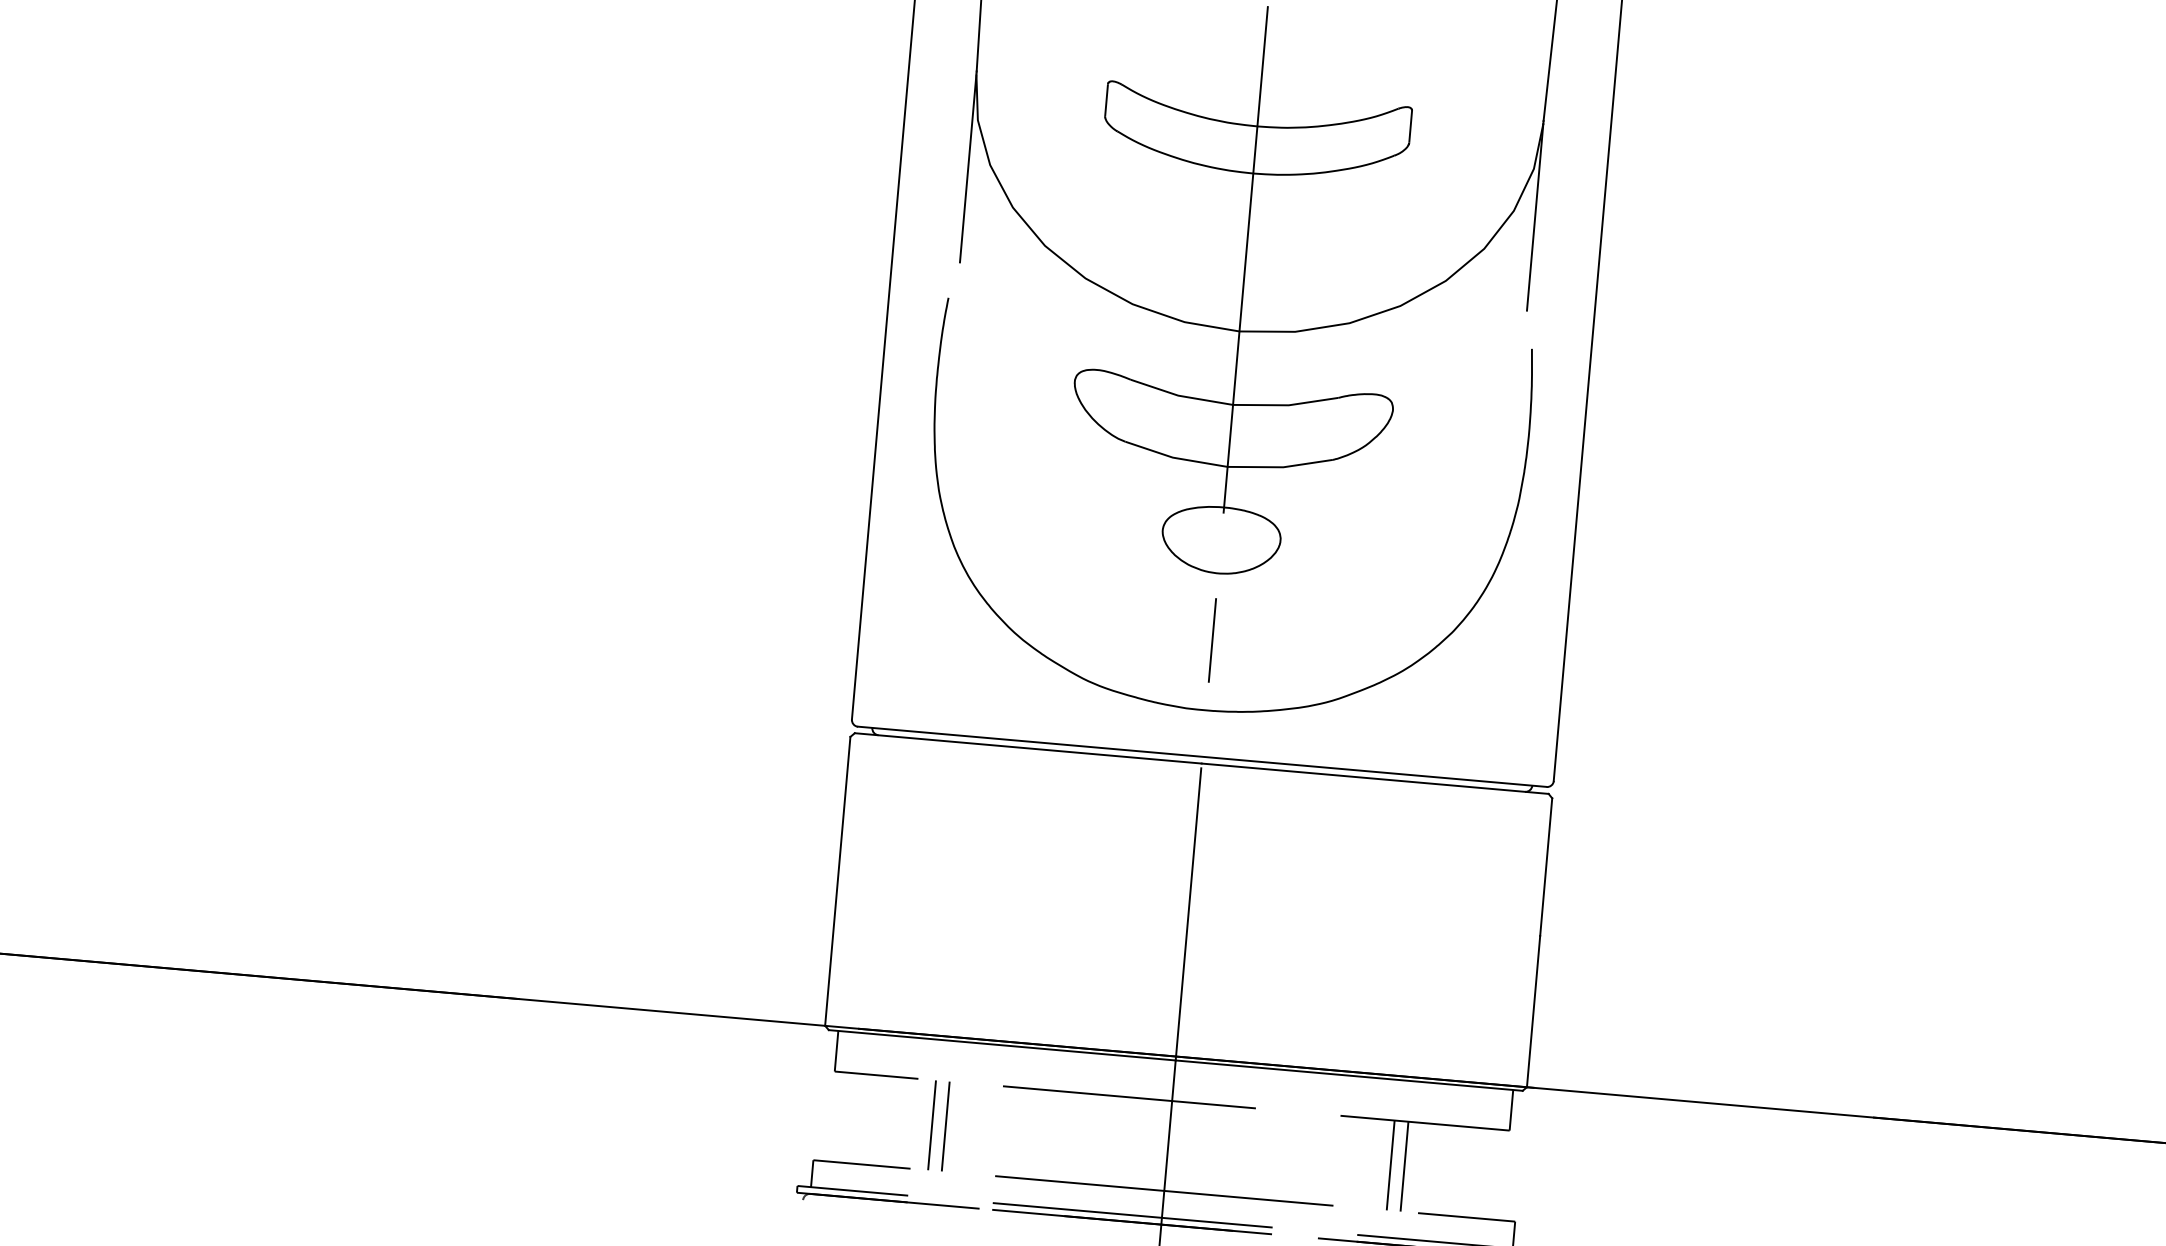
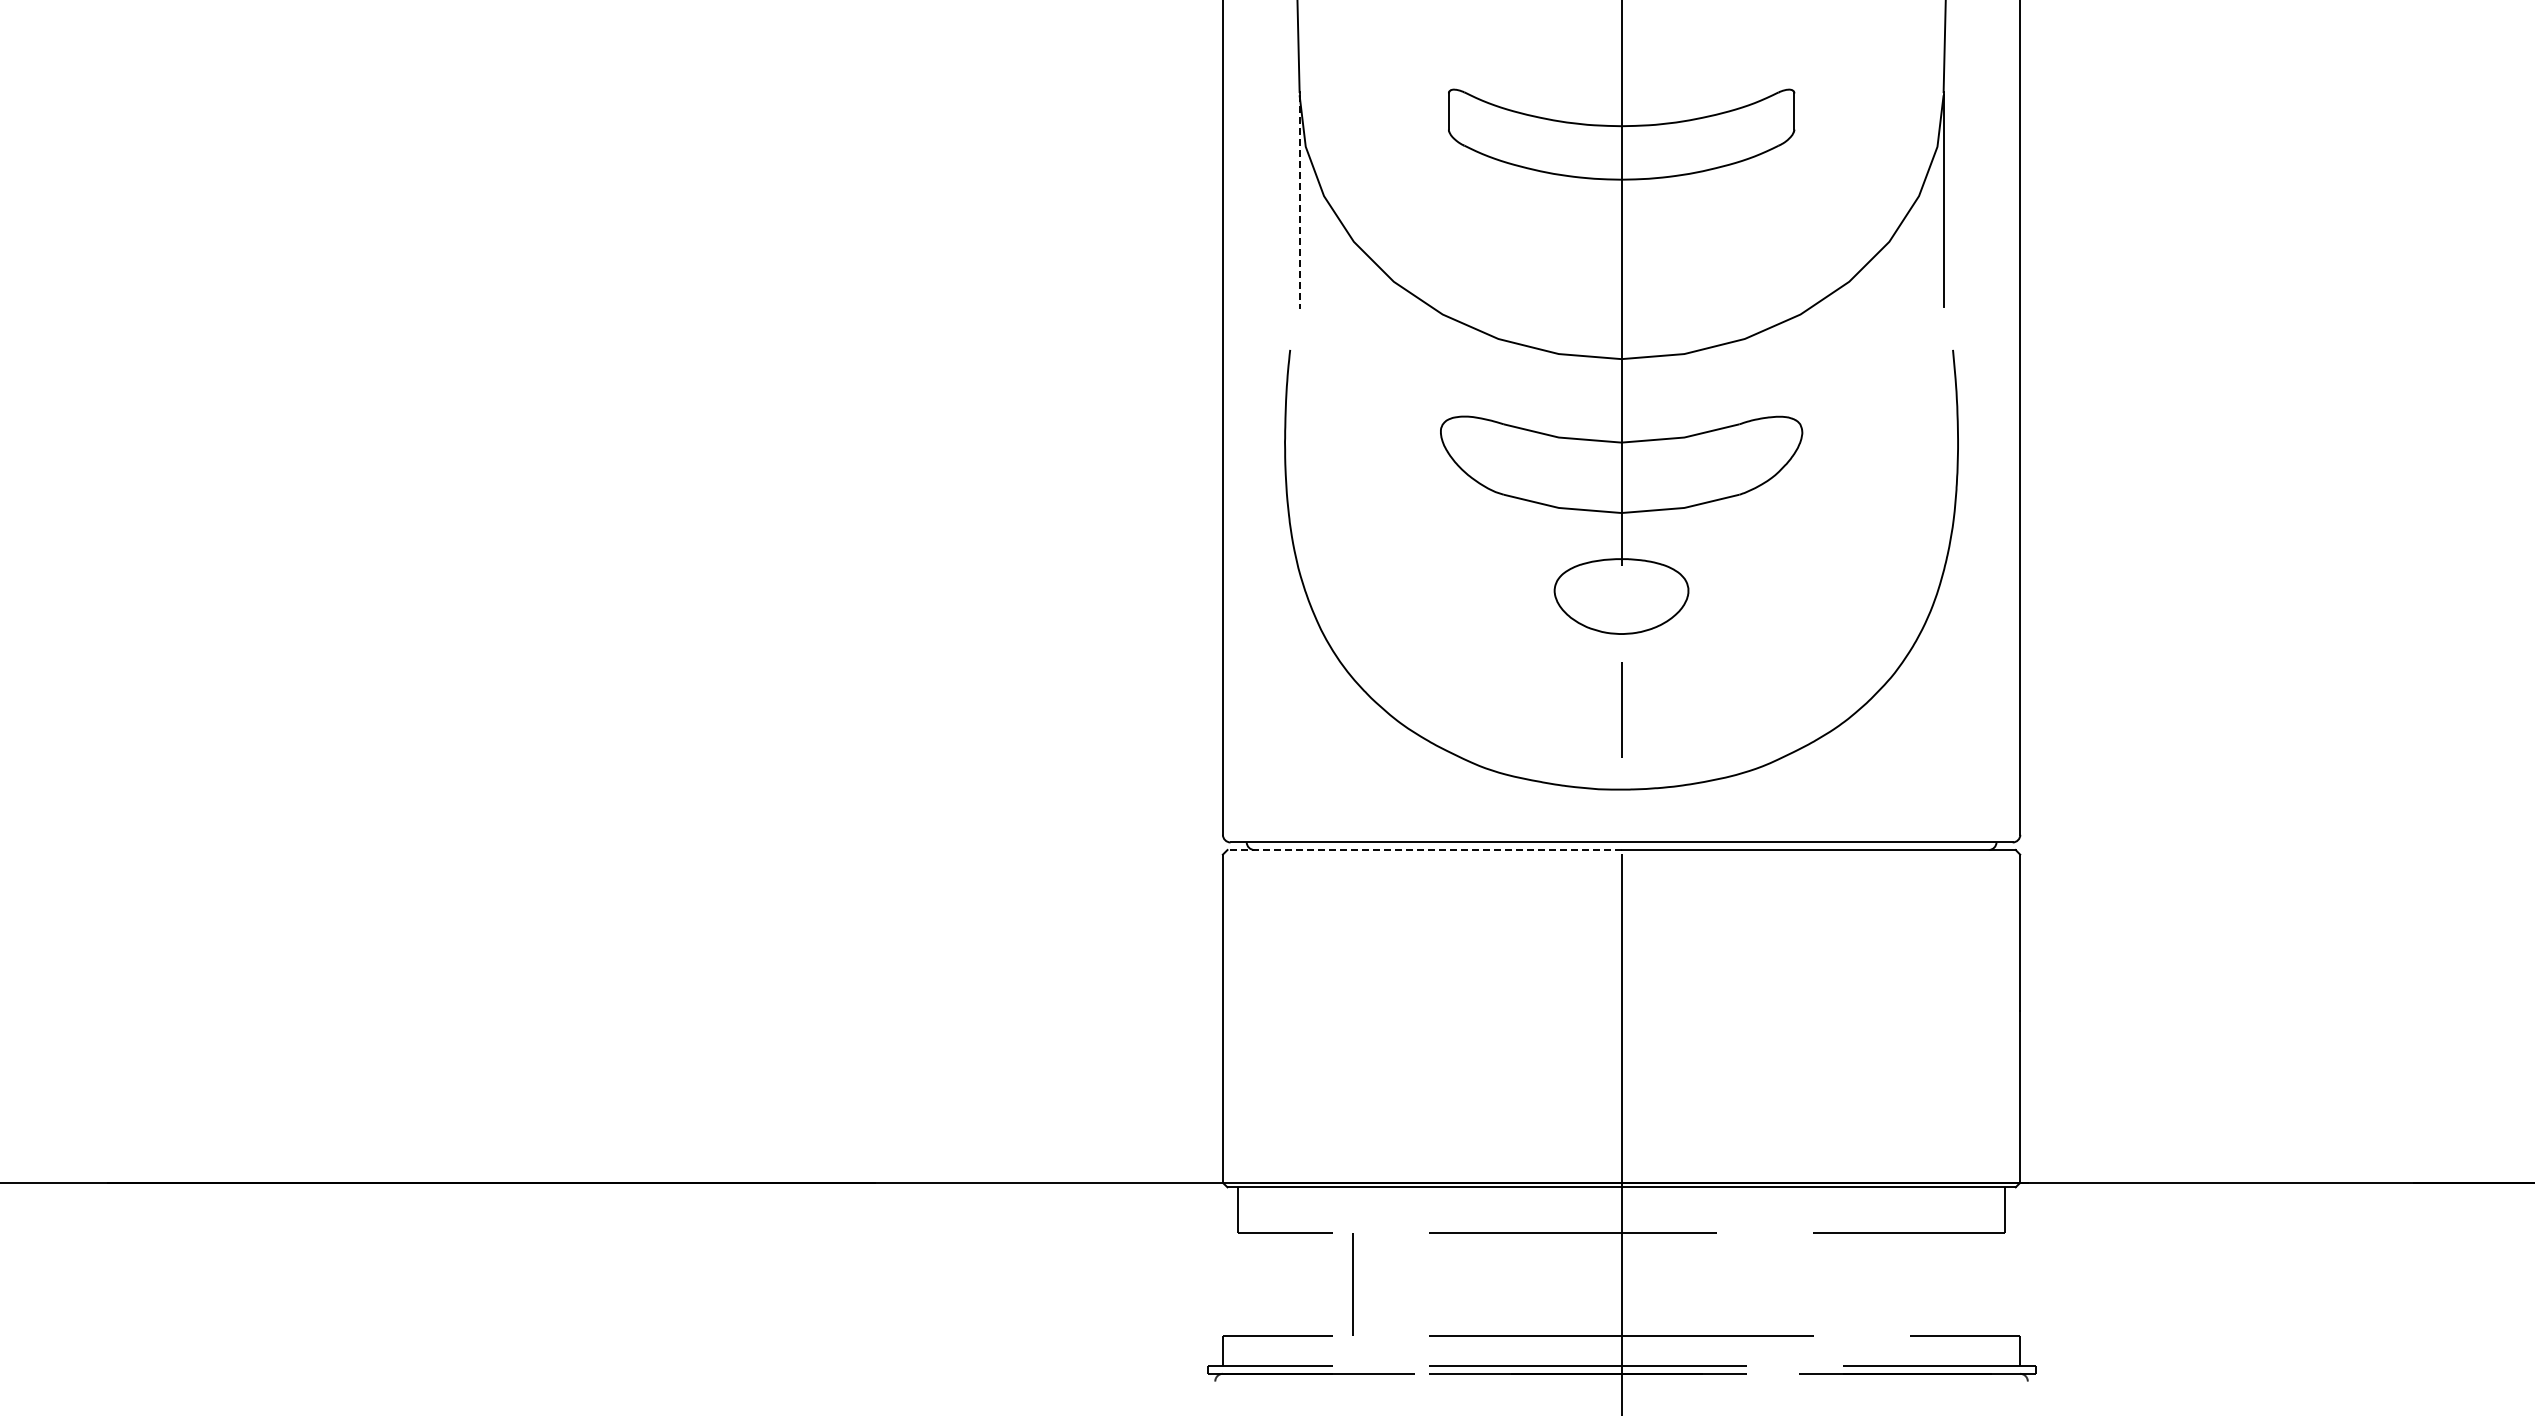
line: (968, 168) -> (1299, 202), solid -> dashed
line: (1028, 748) -> (1424, 850), solid -> dashed
line: (945, 1126) -> (1368, 1284), removed
line: (1390, 1165) -> (1874, 1284), removed
line: (1404, 1166) -> (1889, 1284), removed

